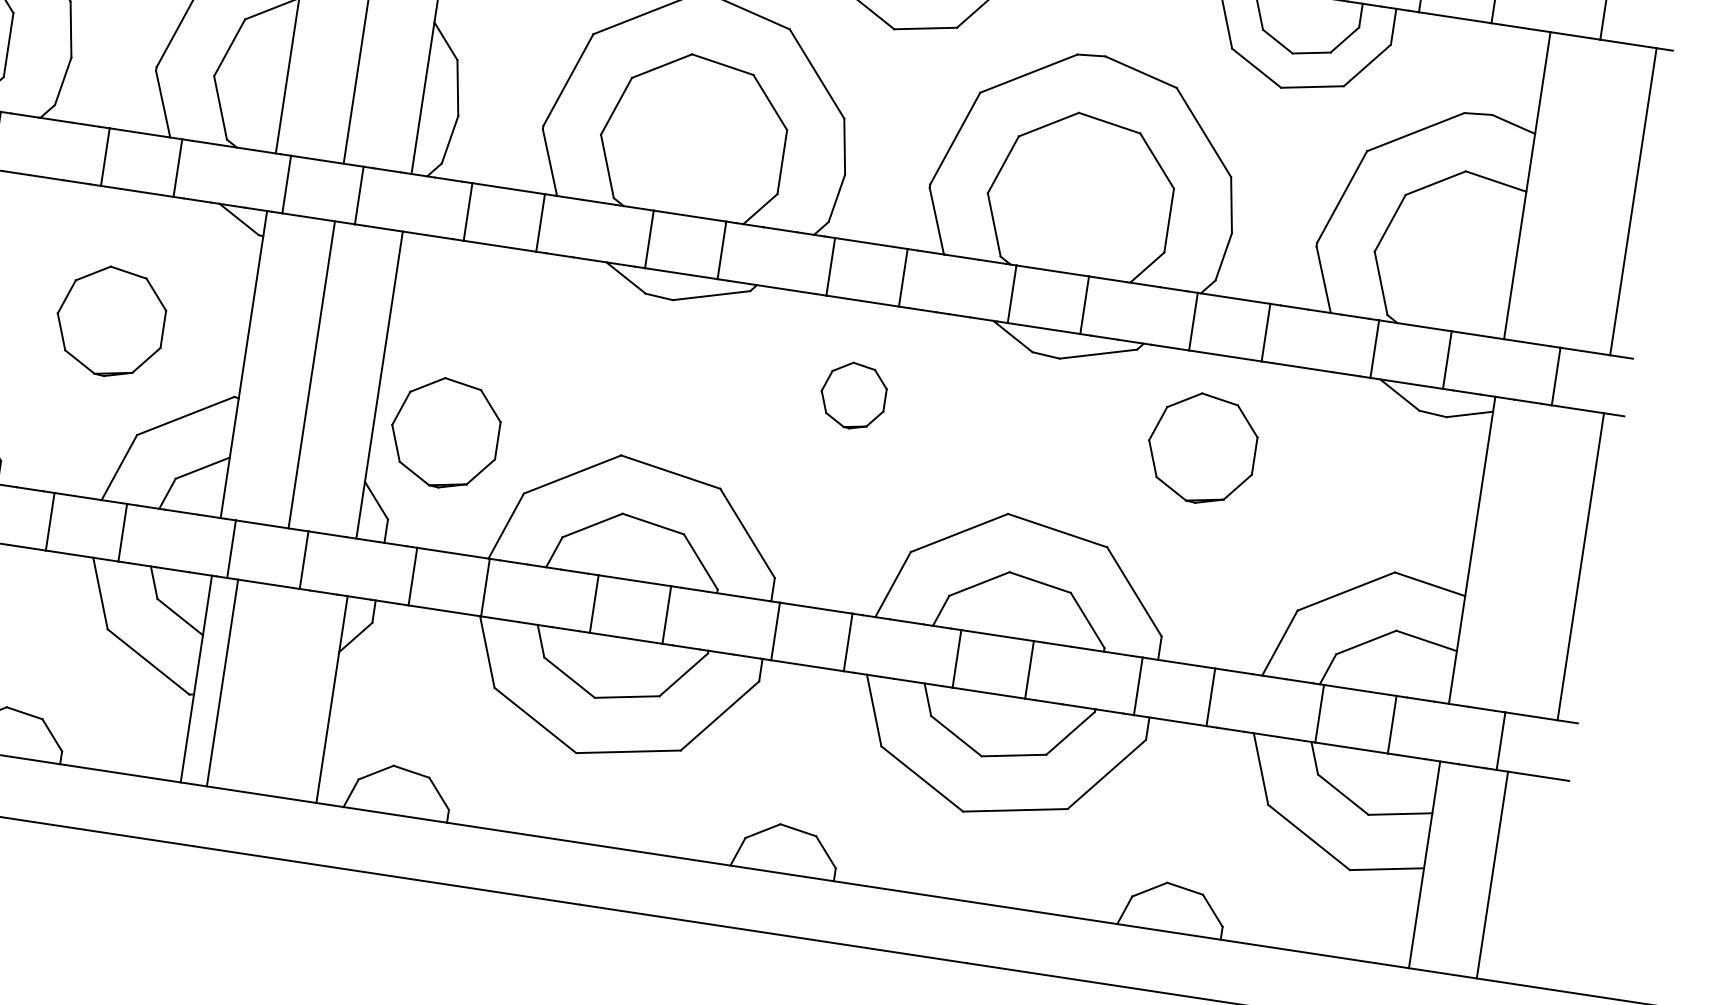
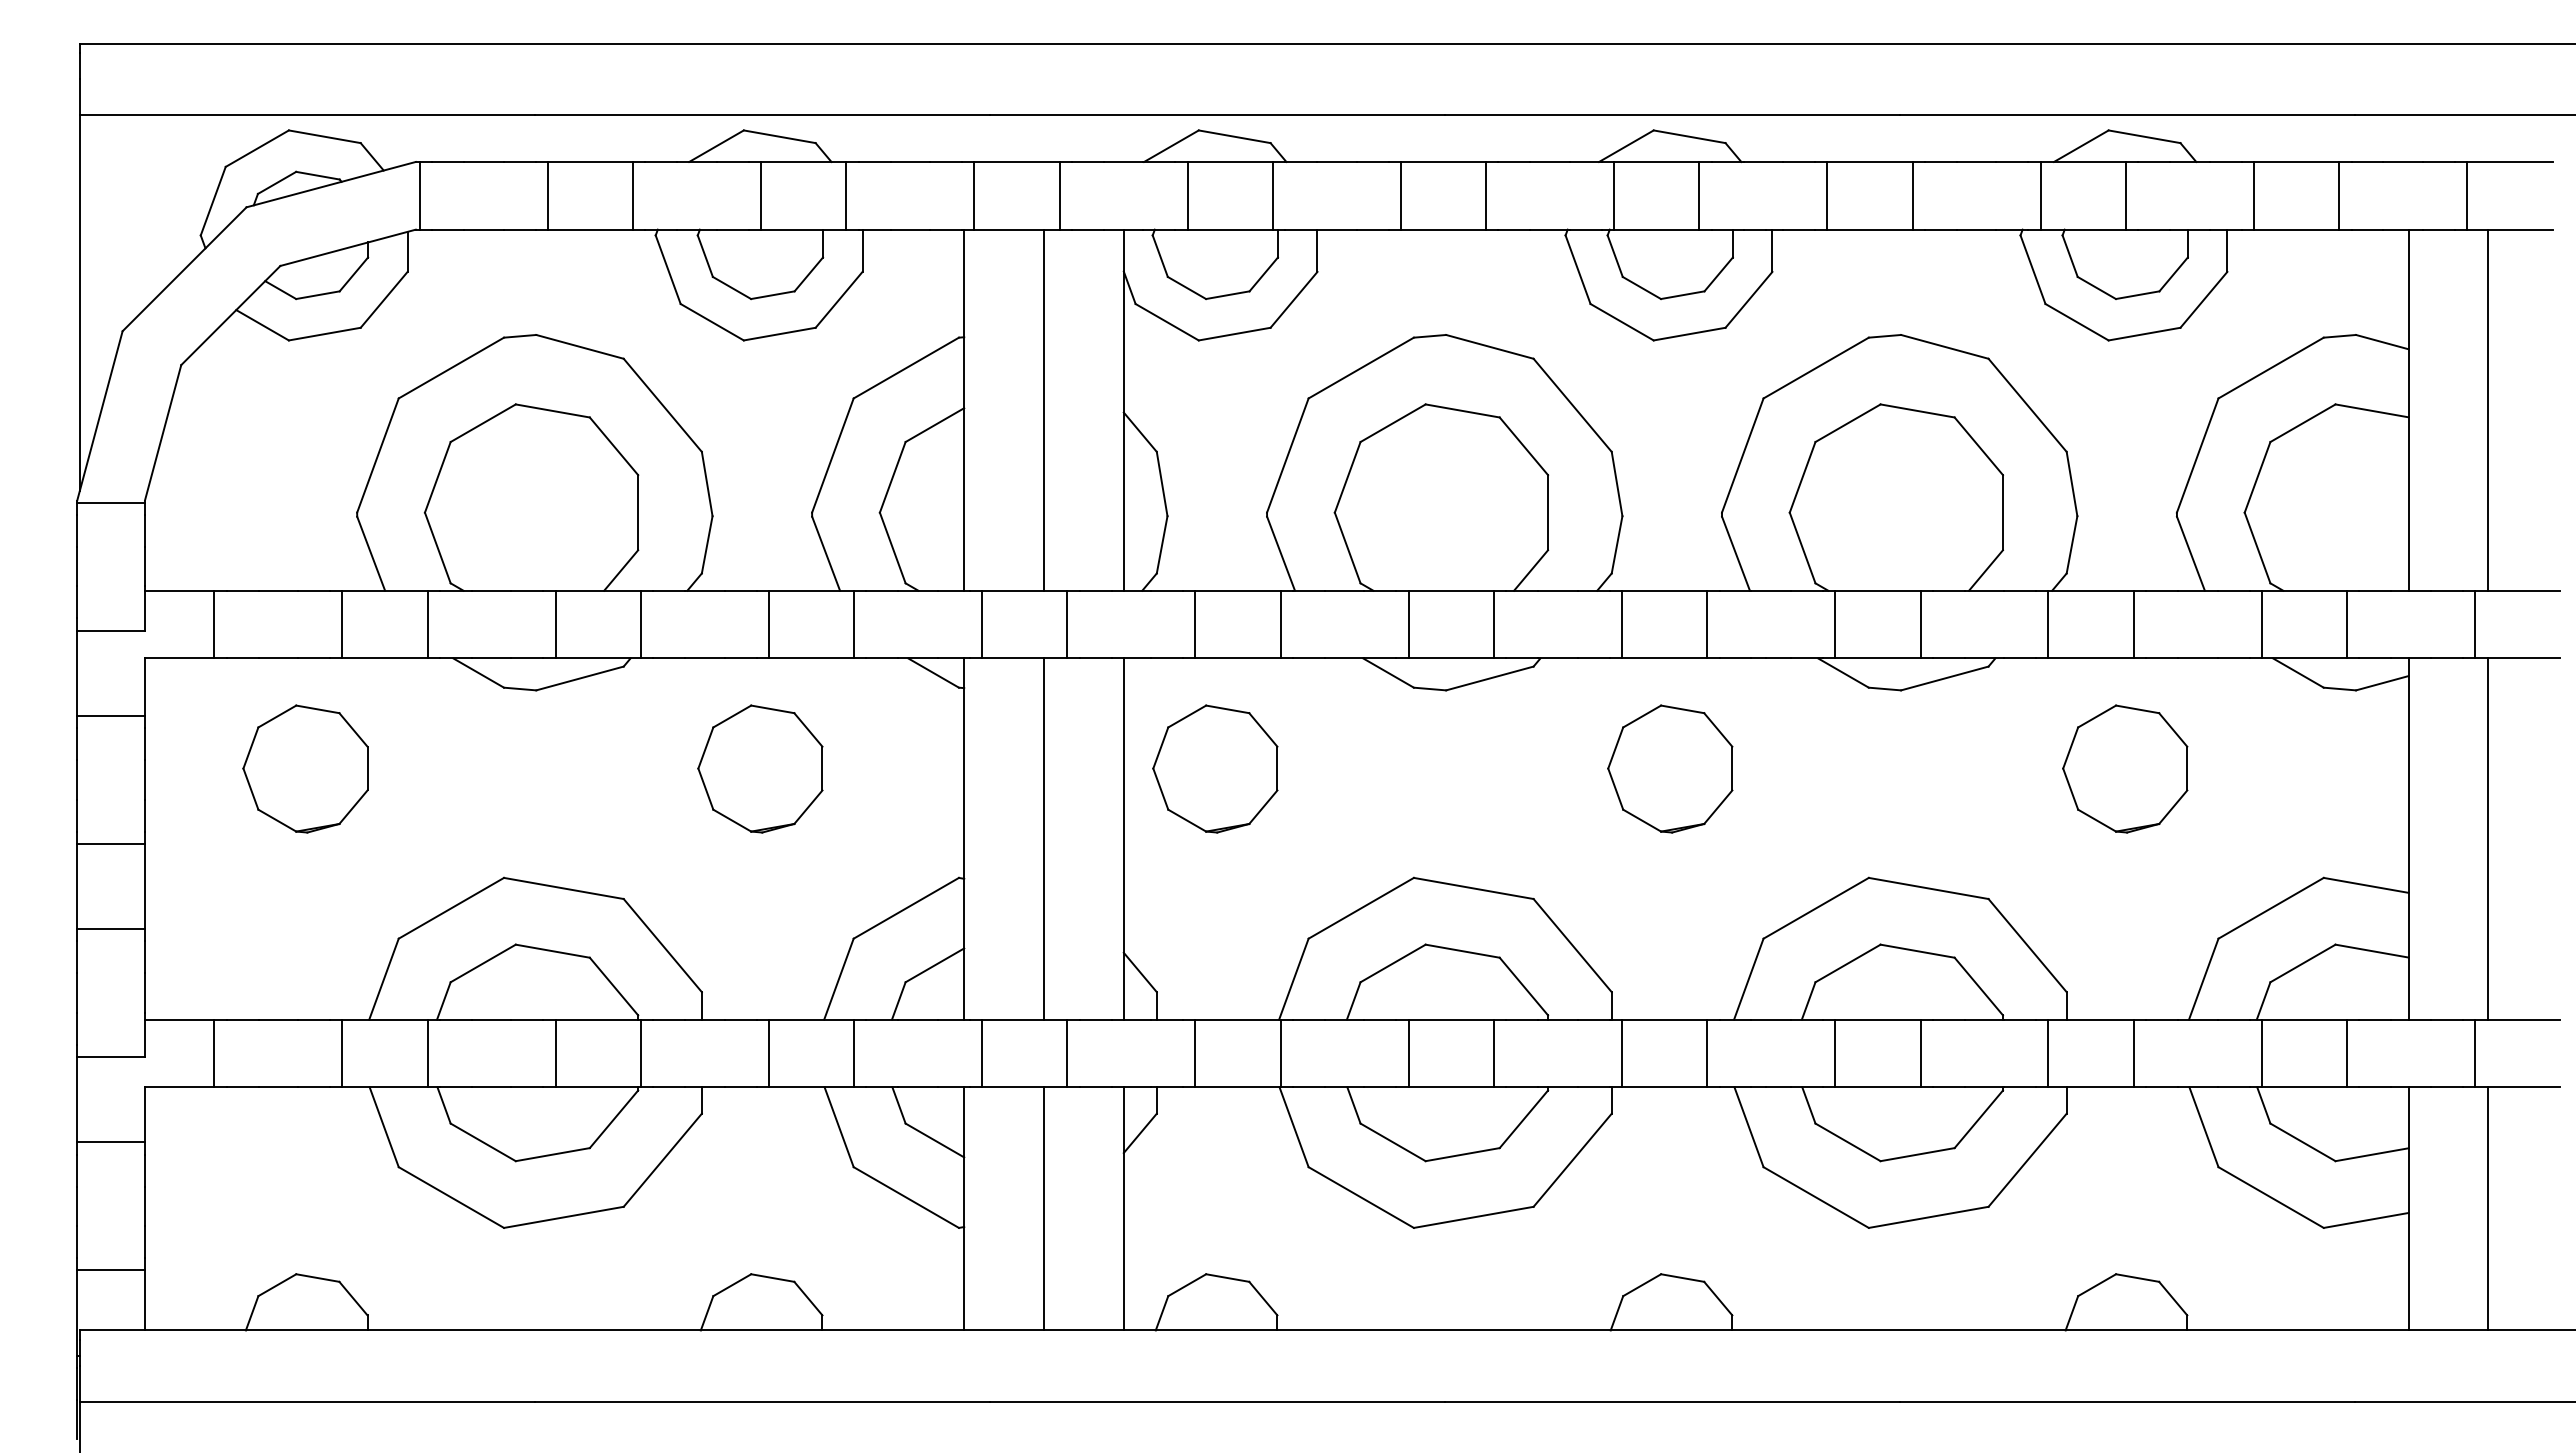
line: (1633, 201) -> (2488, 409), moved
part: (110, 321) -> (760, 768), moved
part: (853, 395) -> (1670, 768), size x1.67
part: (445, 432) -> (1215, 768), moved
part: (1202, 448) -> (2125, 768), moved
line: (1580, 566) -> (2488, 838), moved
line: (222, 682) -> (1044, 1208), moved

